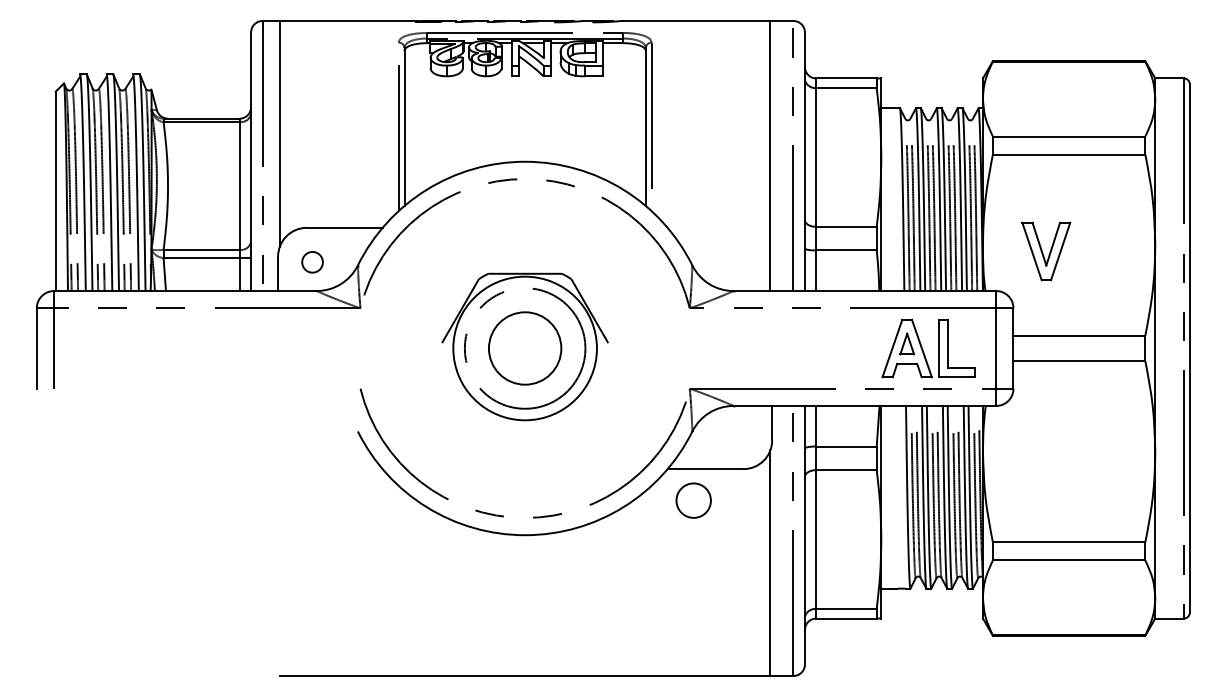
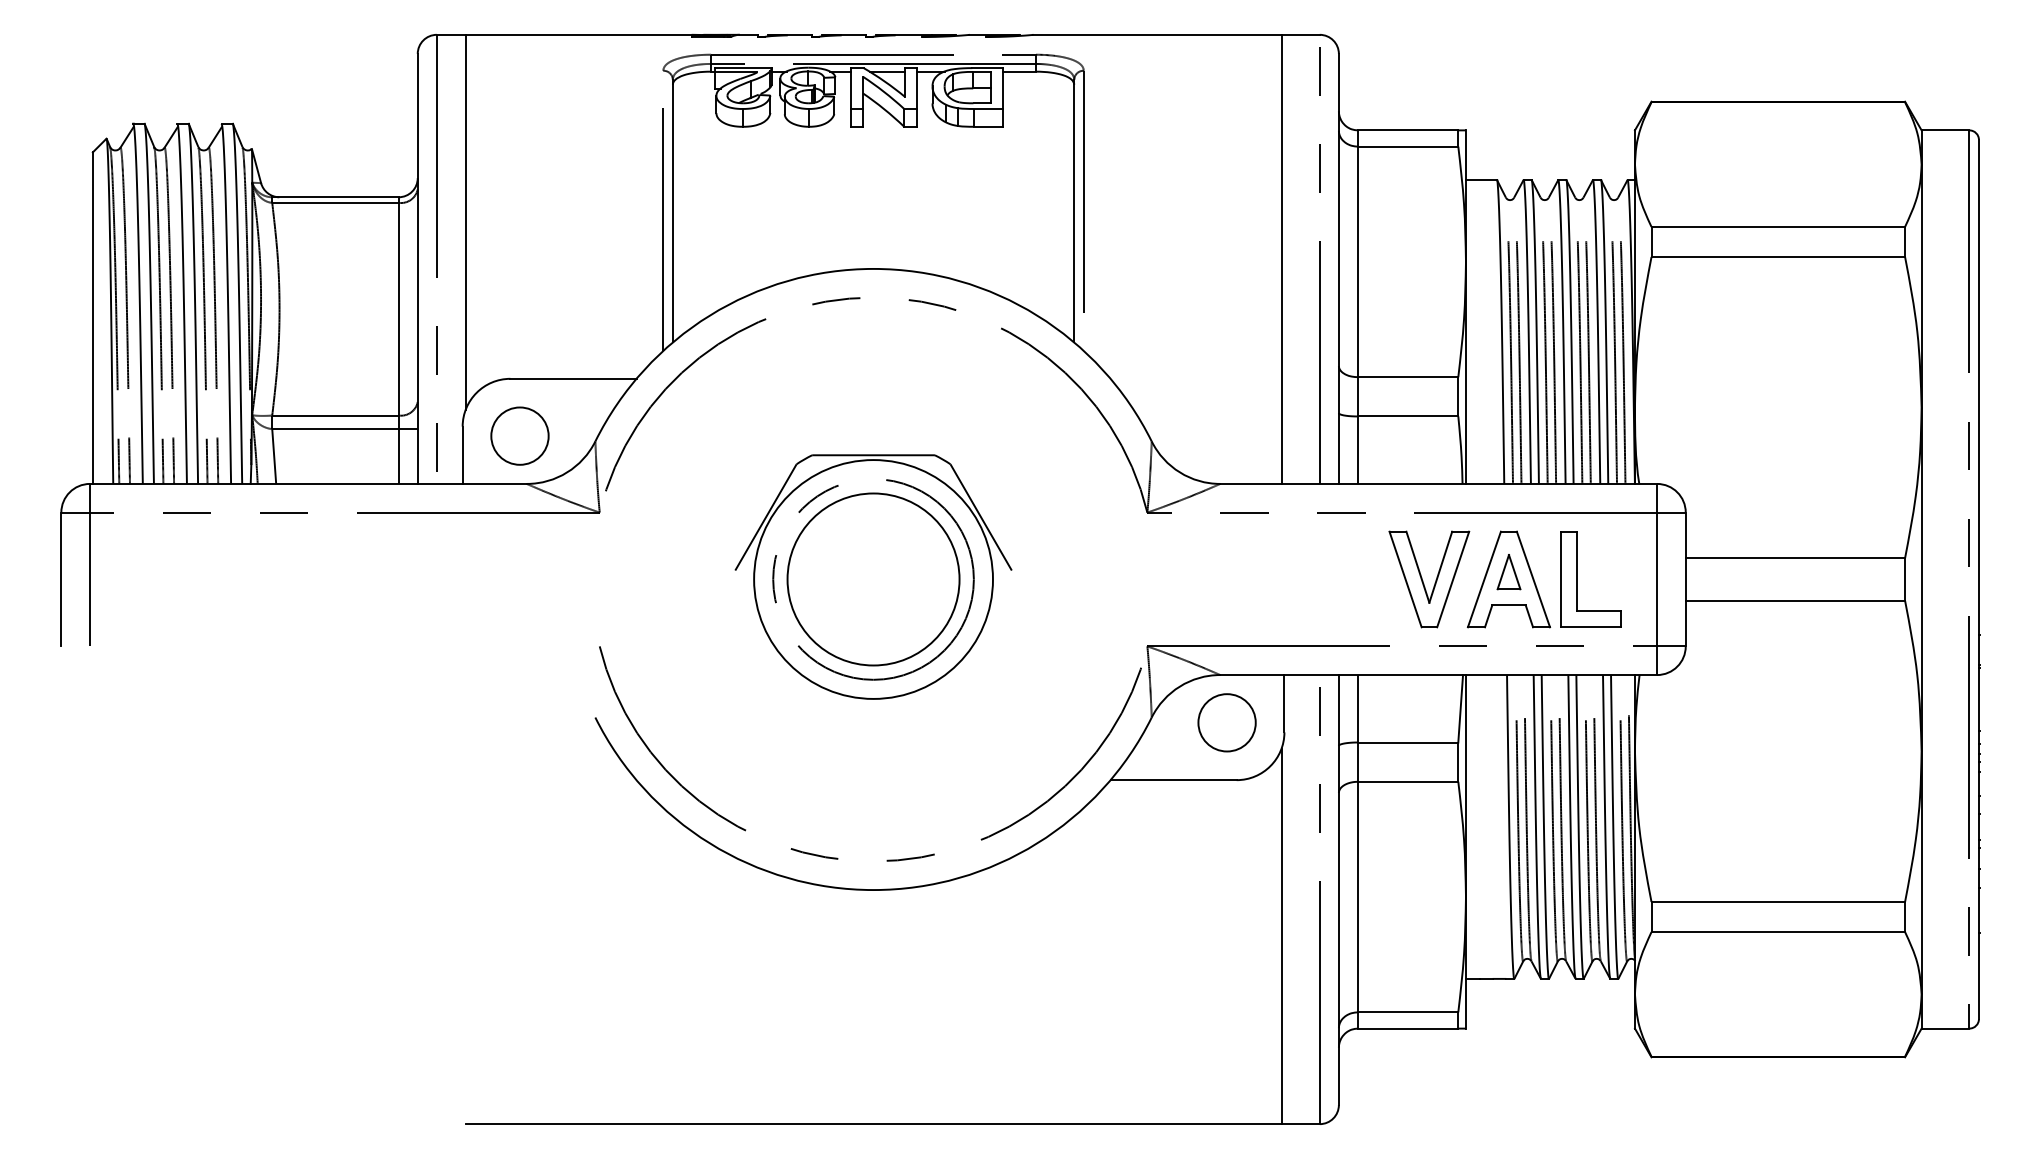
part: (1046, 251) -> (1429, 579), moved
circle: (312, 262) -> (519, 436), size x1.67
circle: (524, 348) -> (872, 579), size x1.43
circle: (693, 500) -> (1226, 722), moved

